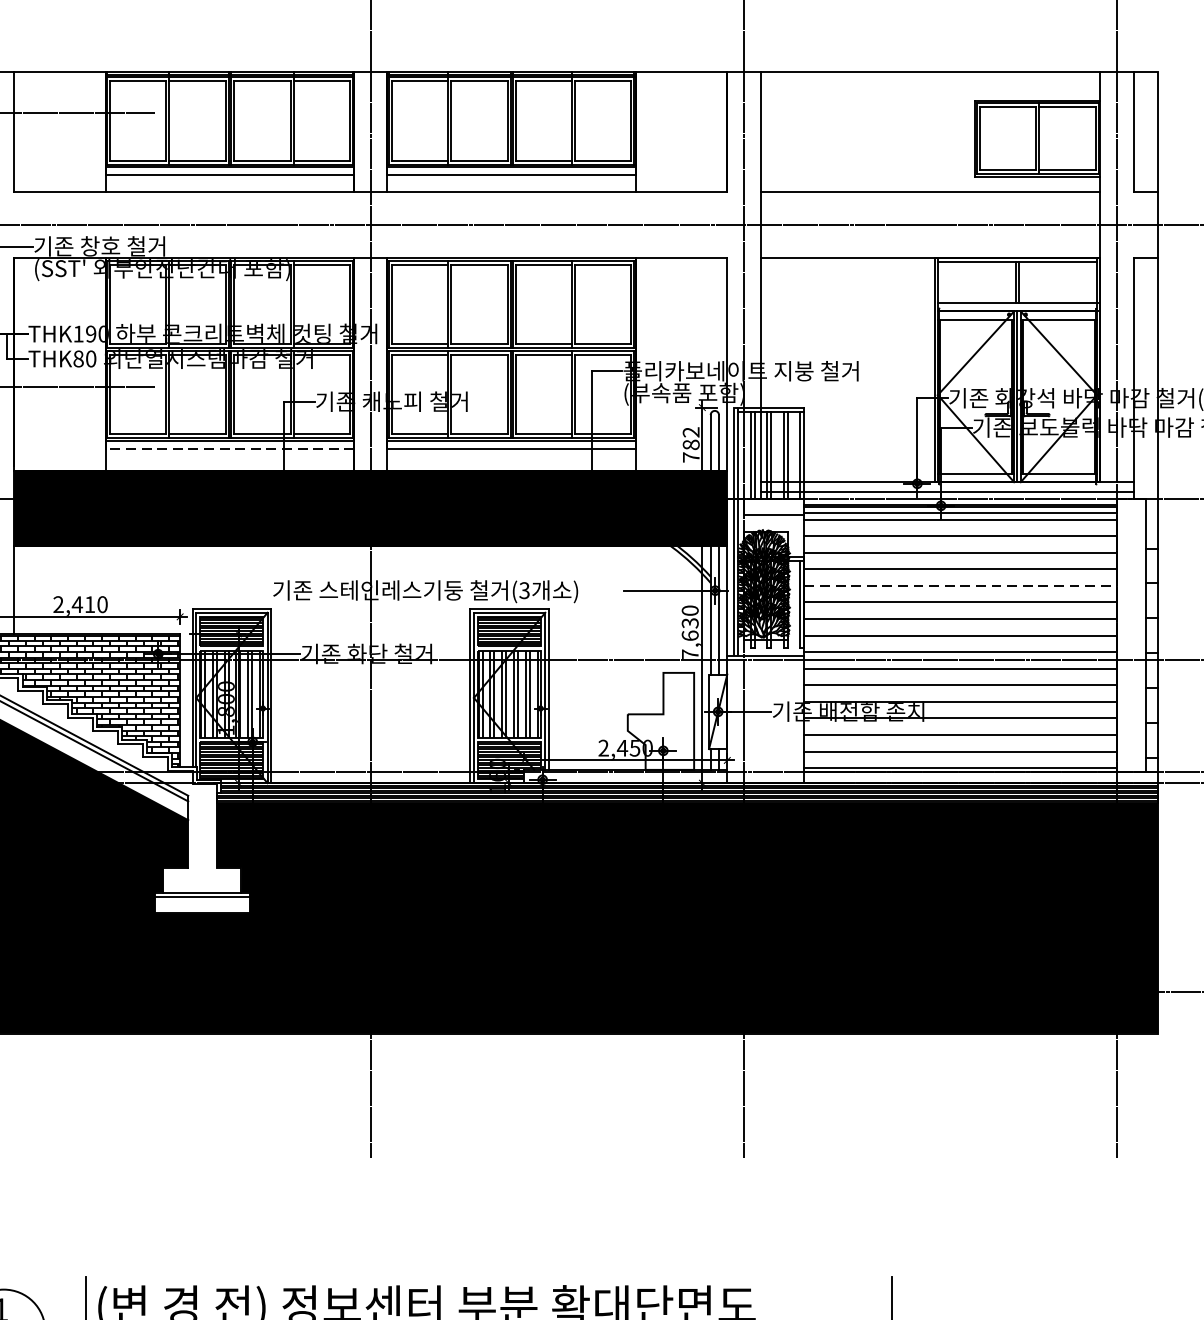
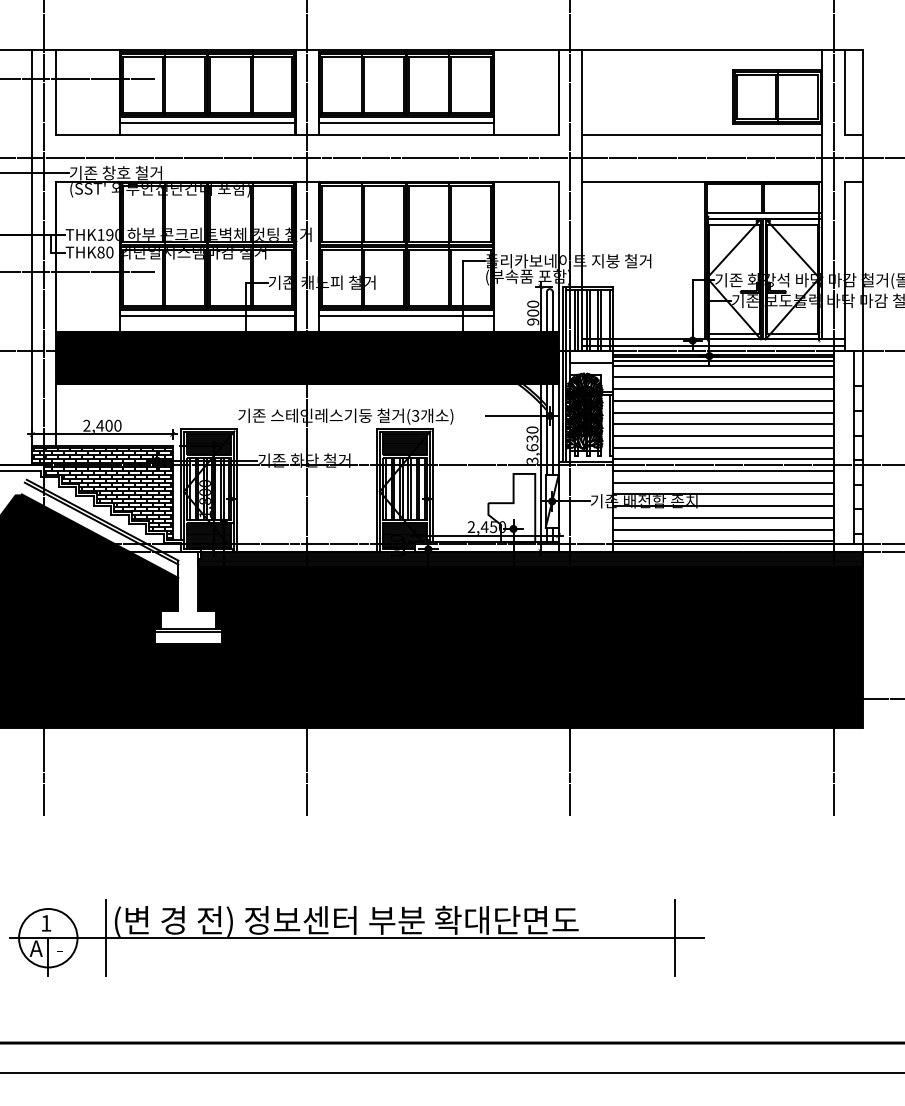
text: (691, 444) -> (533, 312), 782 -> 900
line: (229, 449) -> (207, 316), dashed -> solid
line: (961, 585) -> (723, 412), dashed -> solid
text: (89, 604) -> (108, 425), 2,410 -> 2,400
text: (690, 653) -> (532, 460), 7,630 -> 3,630

